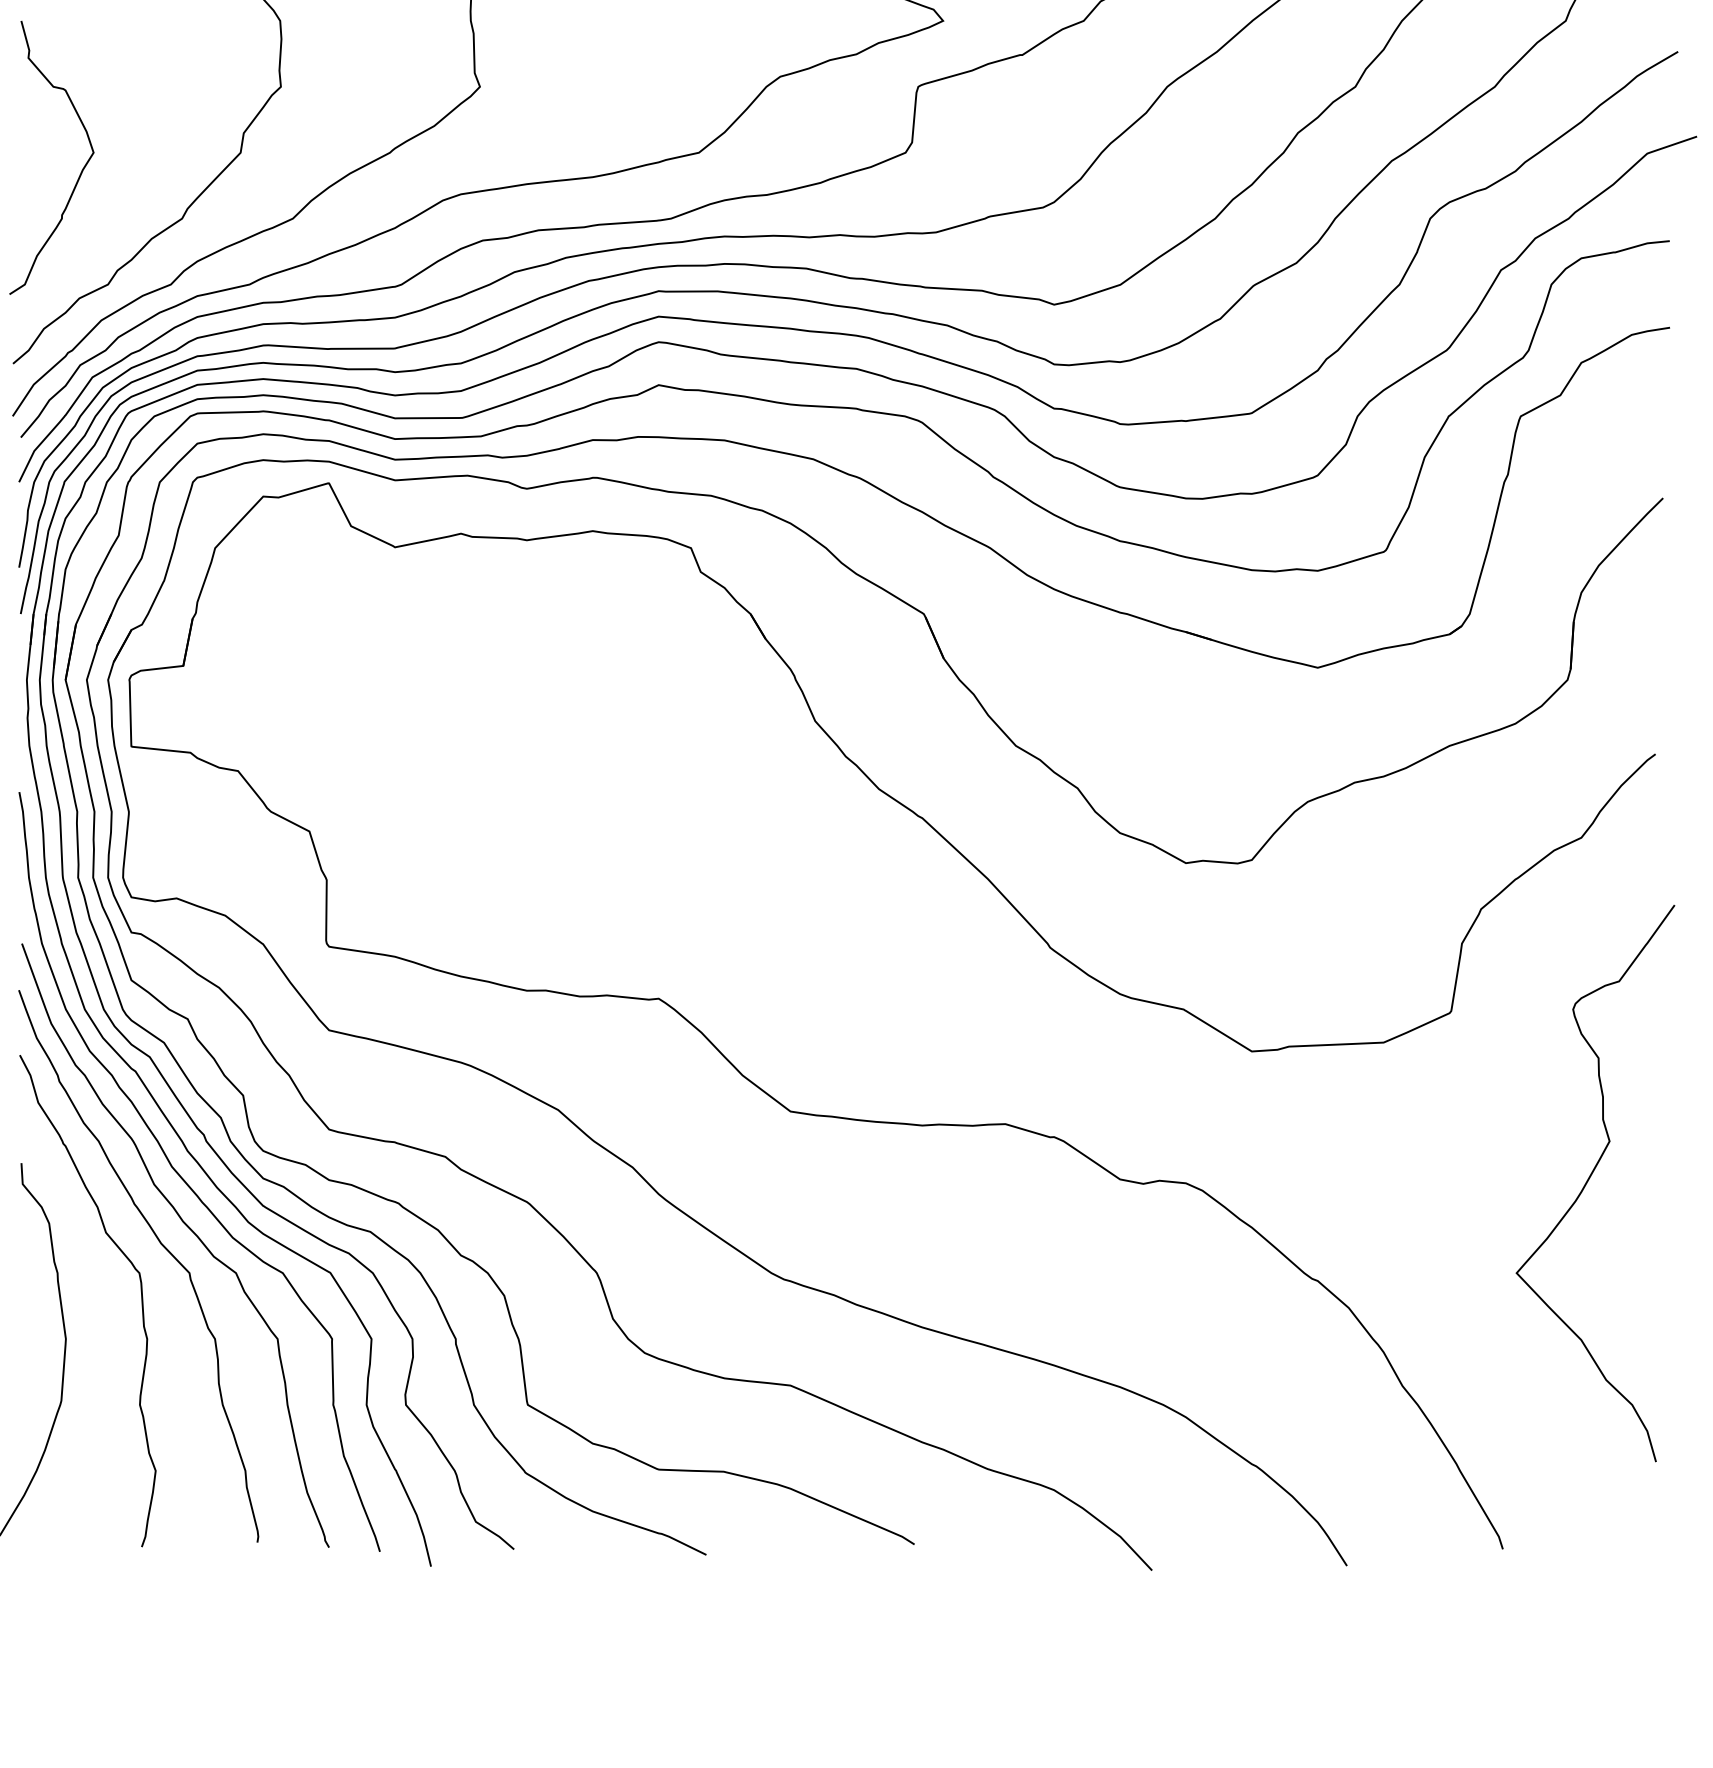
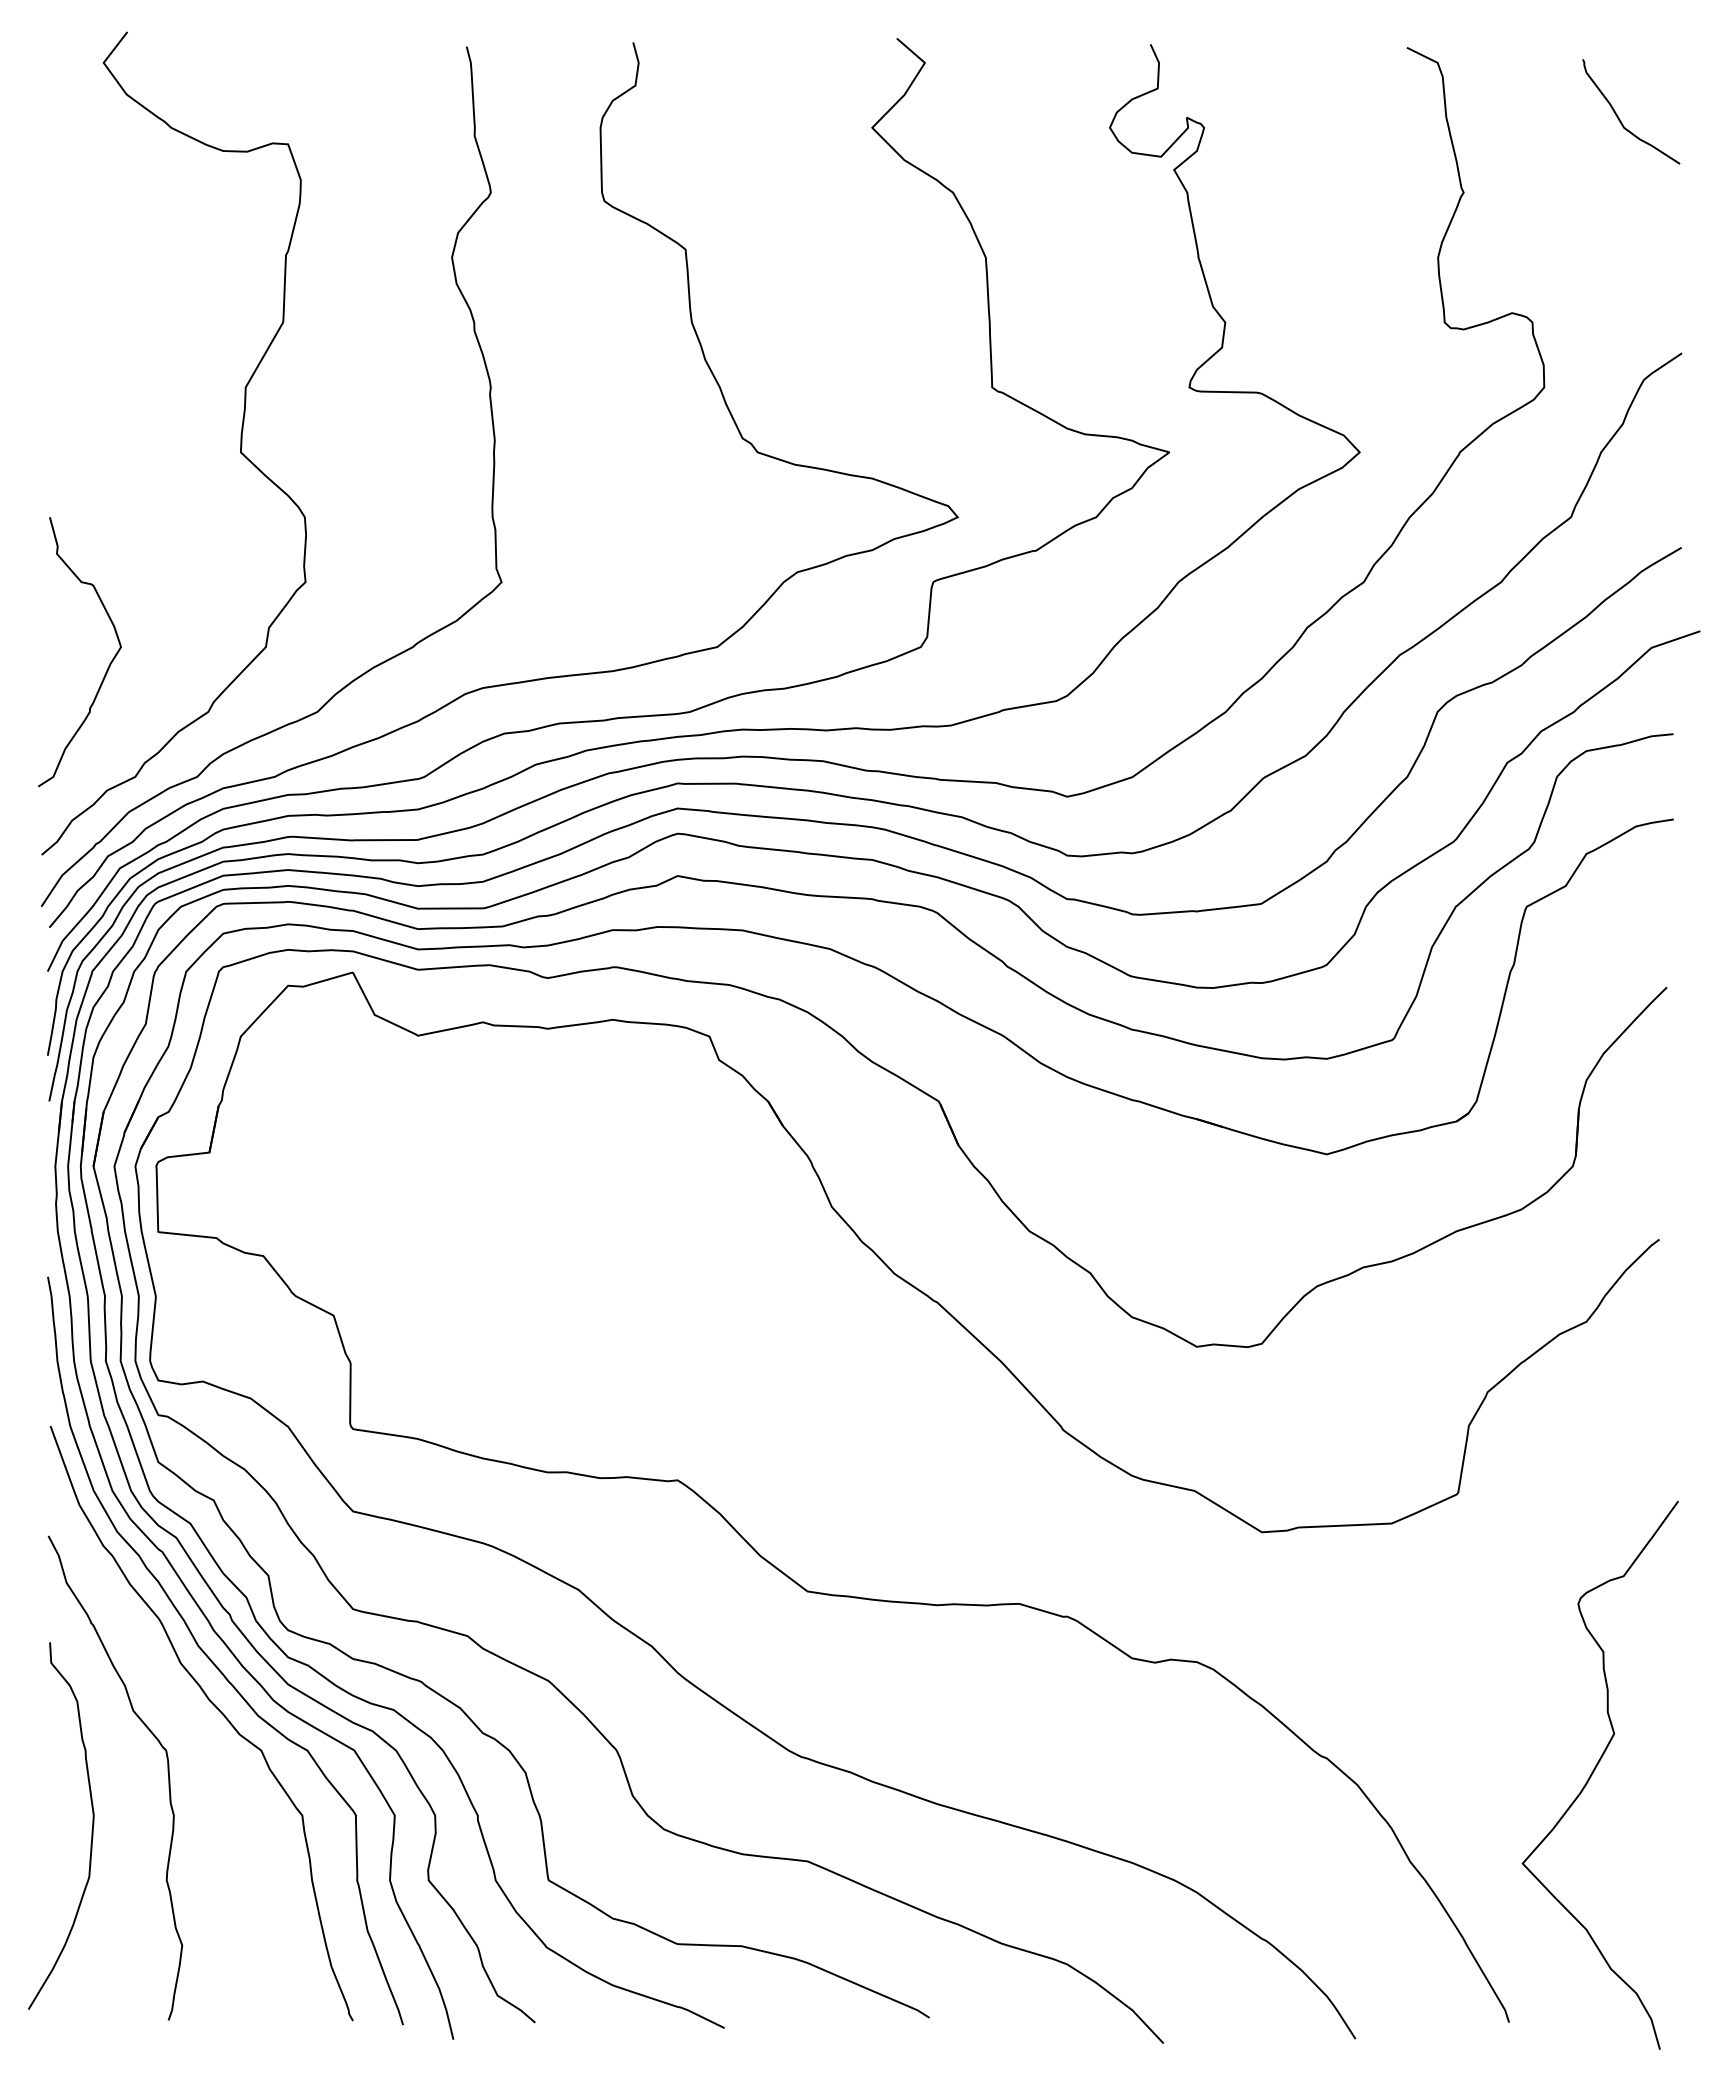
curve: (1589, 1179) -> (1594, 1771), moved
curve: (160, 1243) -> (186, 1721), removed

